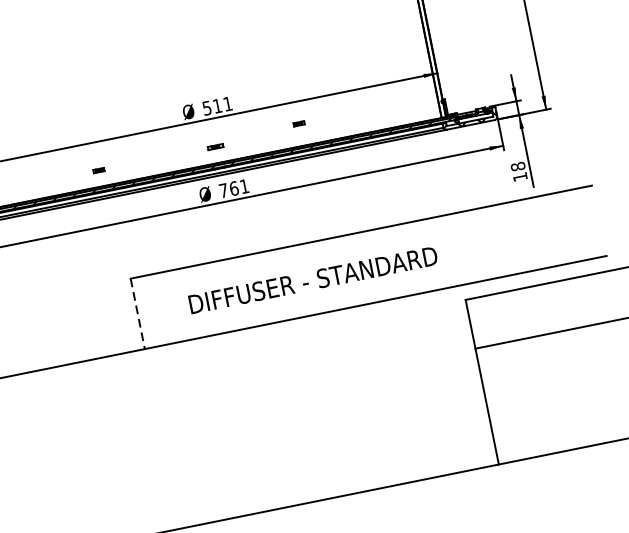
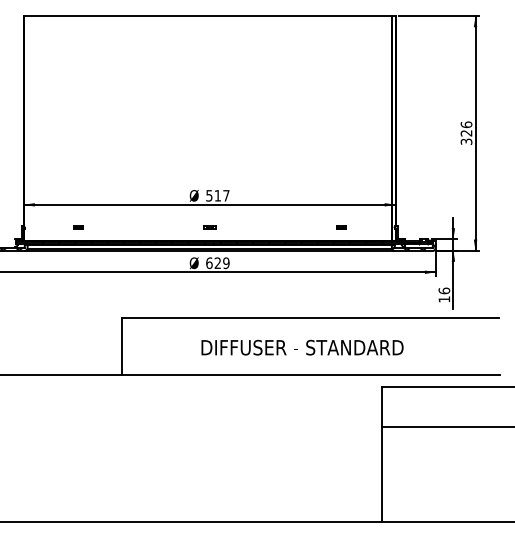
text: (227, 103) -> (226, 195), 511 -> 517
part: (299, 123) -> (341, 227), moved
text: (516, 166) -> (443, 290), 18 -> 16
part: (98, 170) -> (78, 227), moved
text: (233, 189) -> (217, 263), 761 -> 629
text: (313, 279) -> (302, 347), moved
line: (138, 314) -> (122, 346), dashed -> solid

